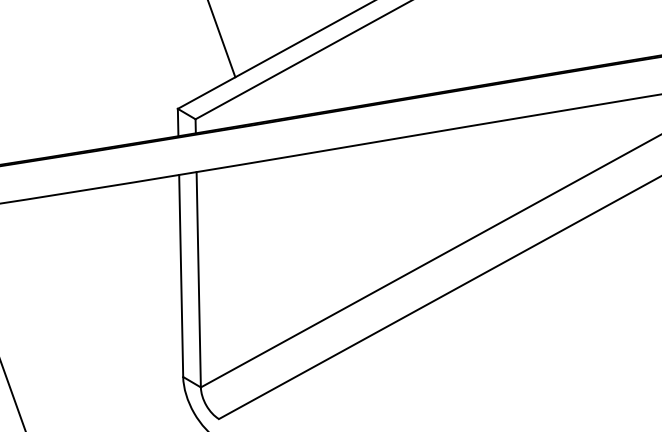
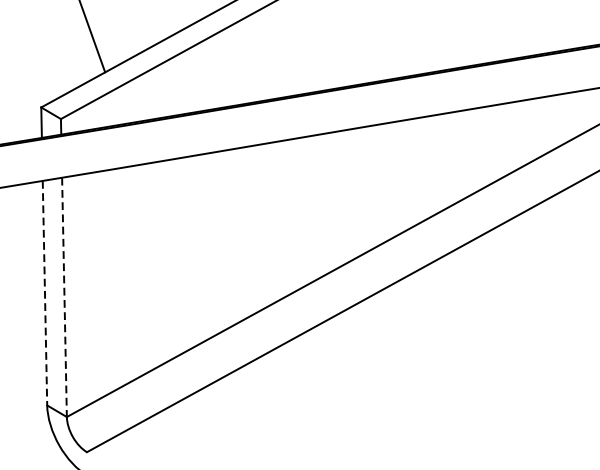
line: (181, 276) -> (45, 293), solid -> dashed
line: (198, 279) -> (64, 297), solid -> dashed

